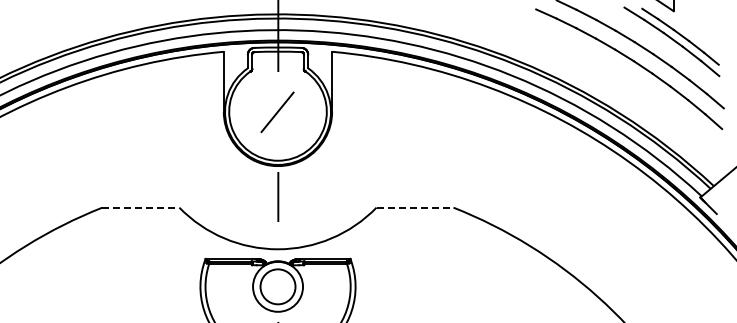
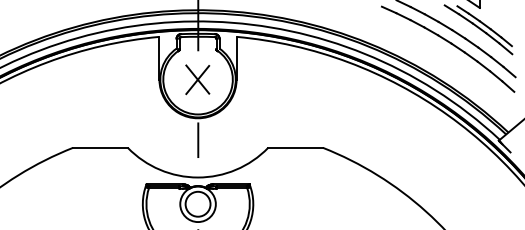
line: (277, 111) -> (197, 79), added
line: (141, 207) -> (100, 147), dashed -> solid
line: (415, 207) -> (295, 147), dashed -> solid

